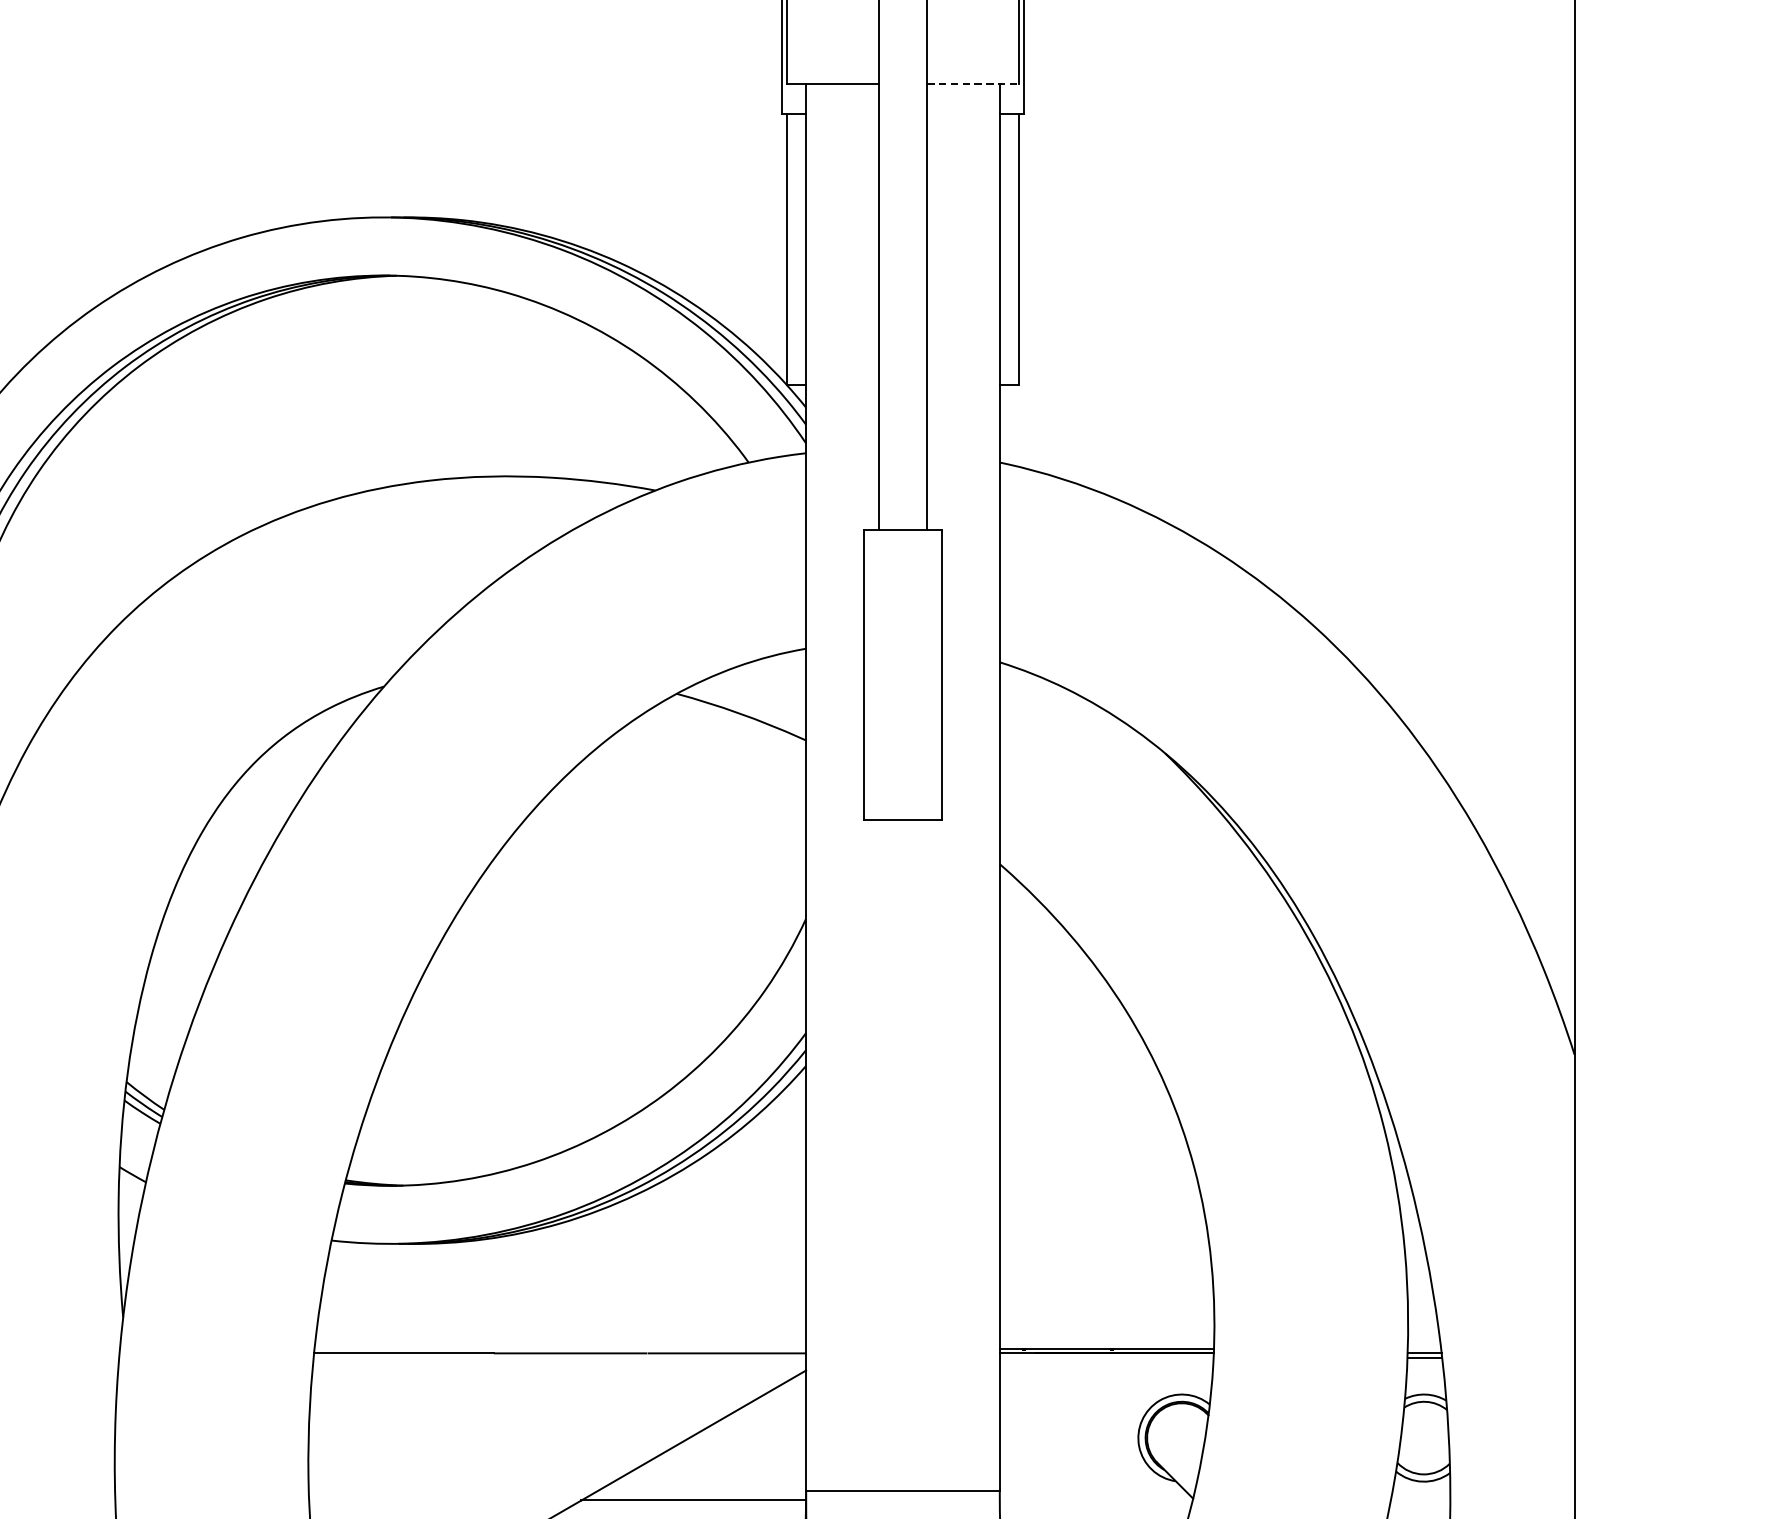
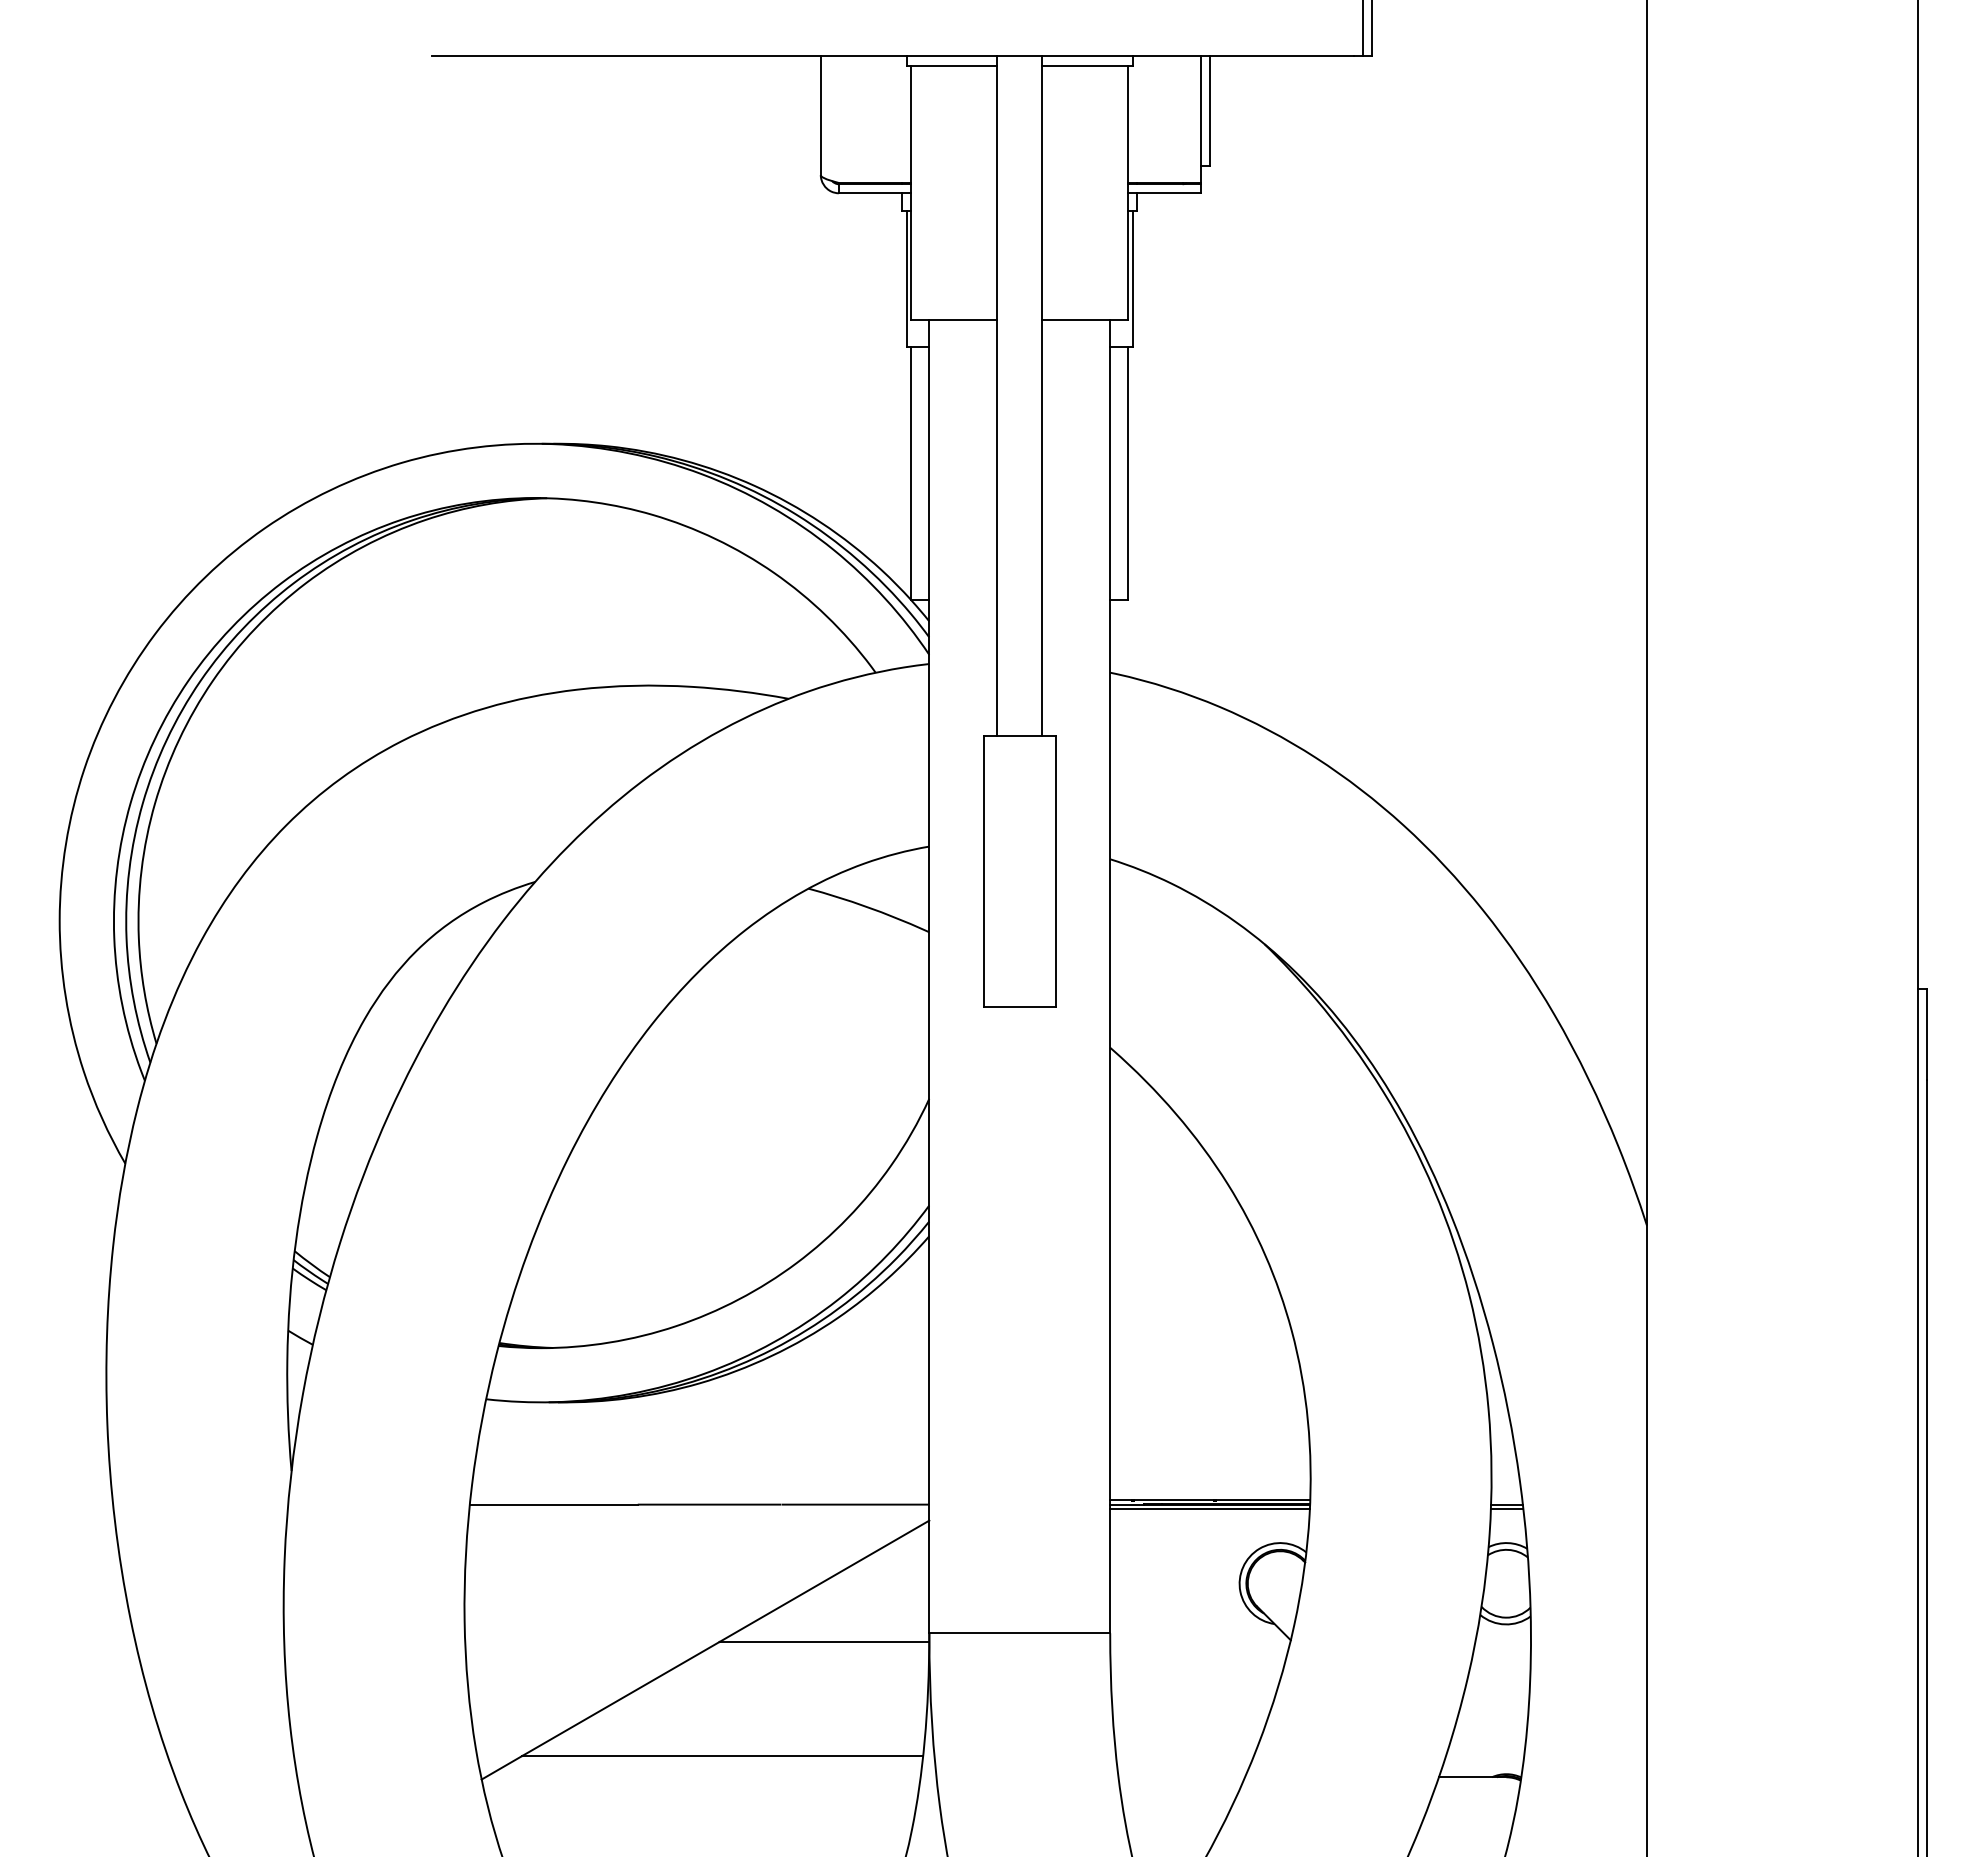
line: (973, 84) -> (1085, 319), dashed -> solid
line: (1106, 1358) -> (1209, 1509), added

